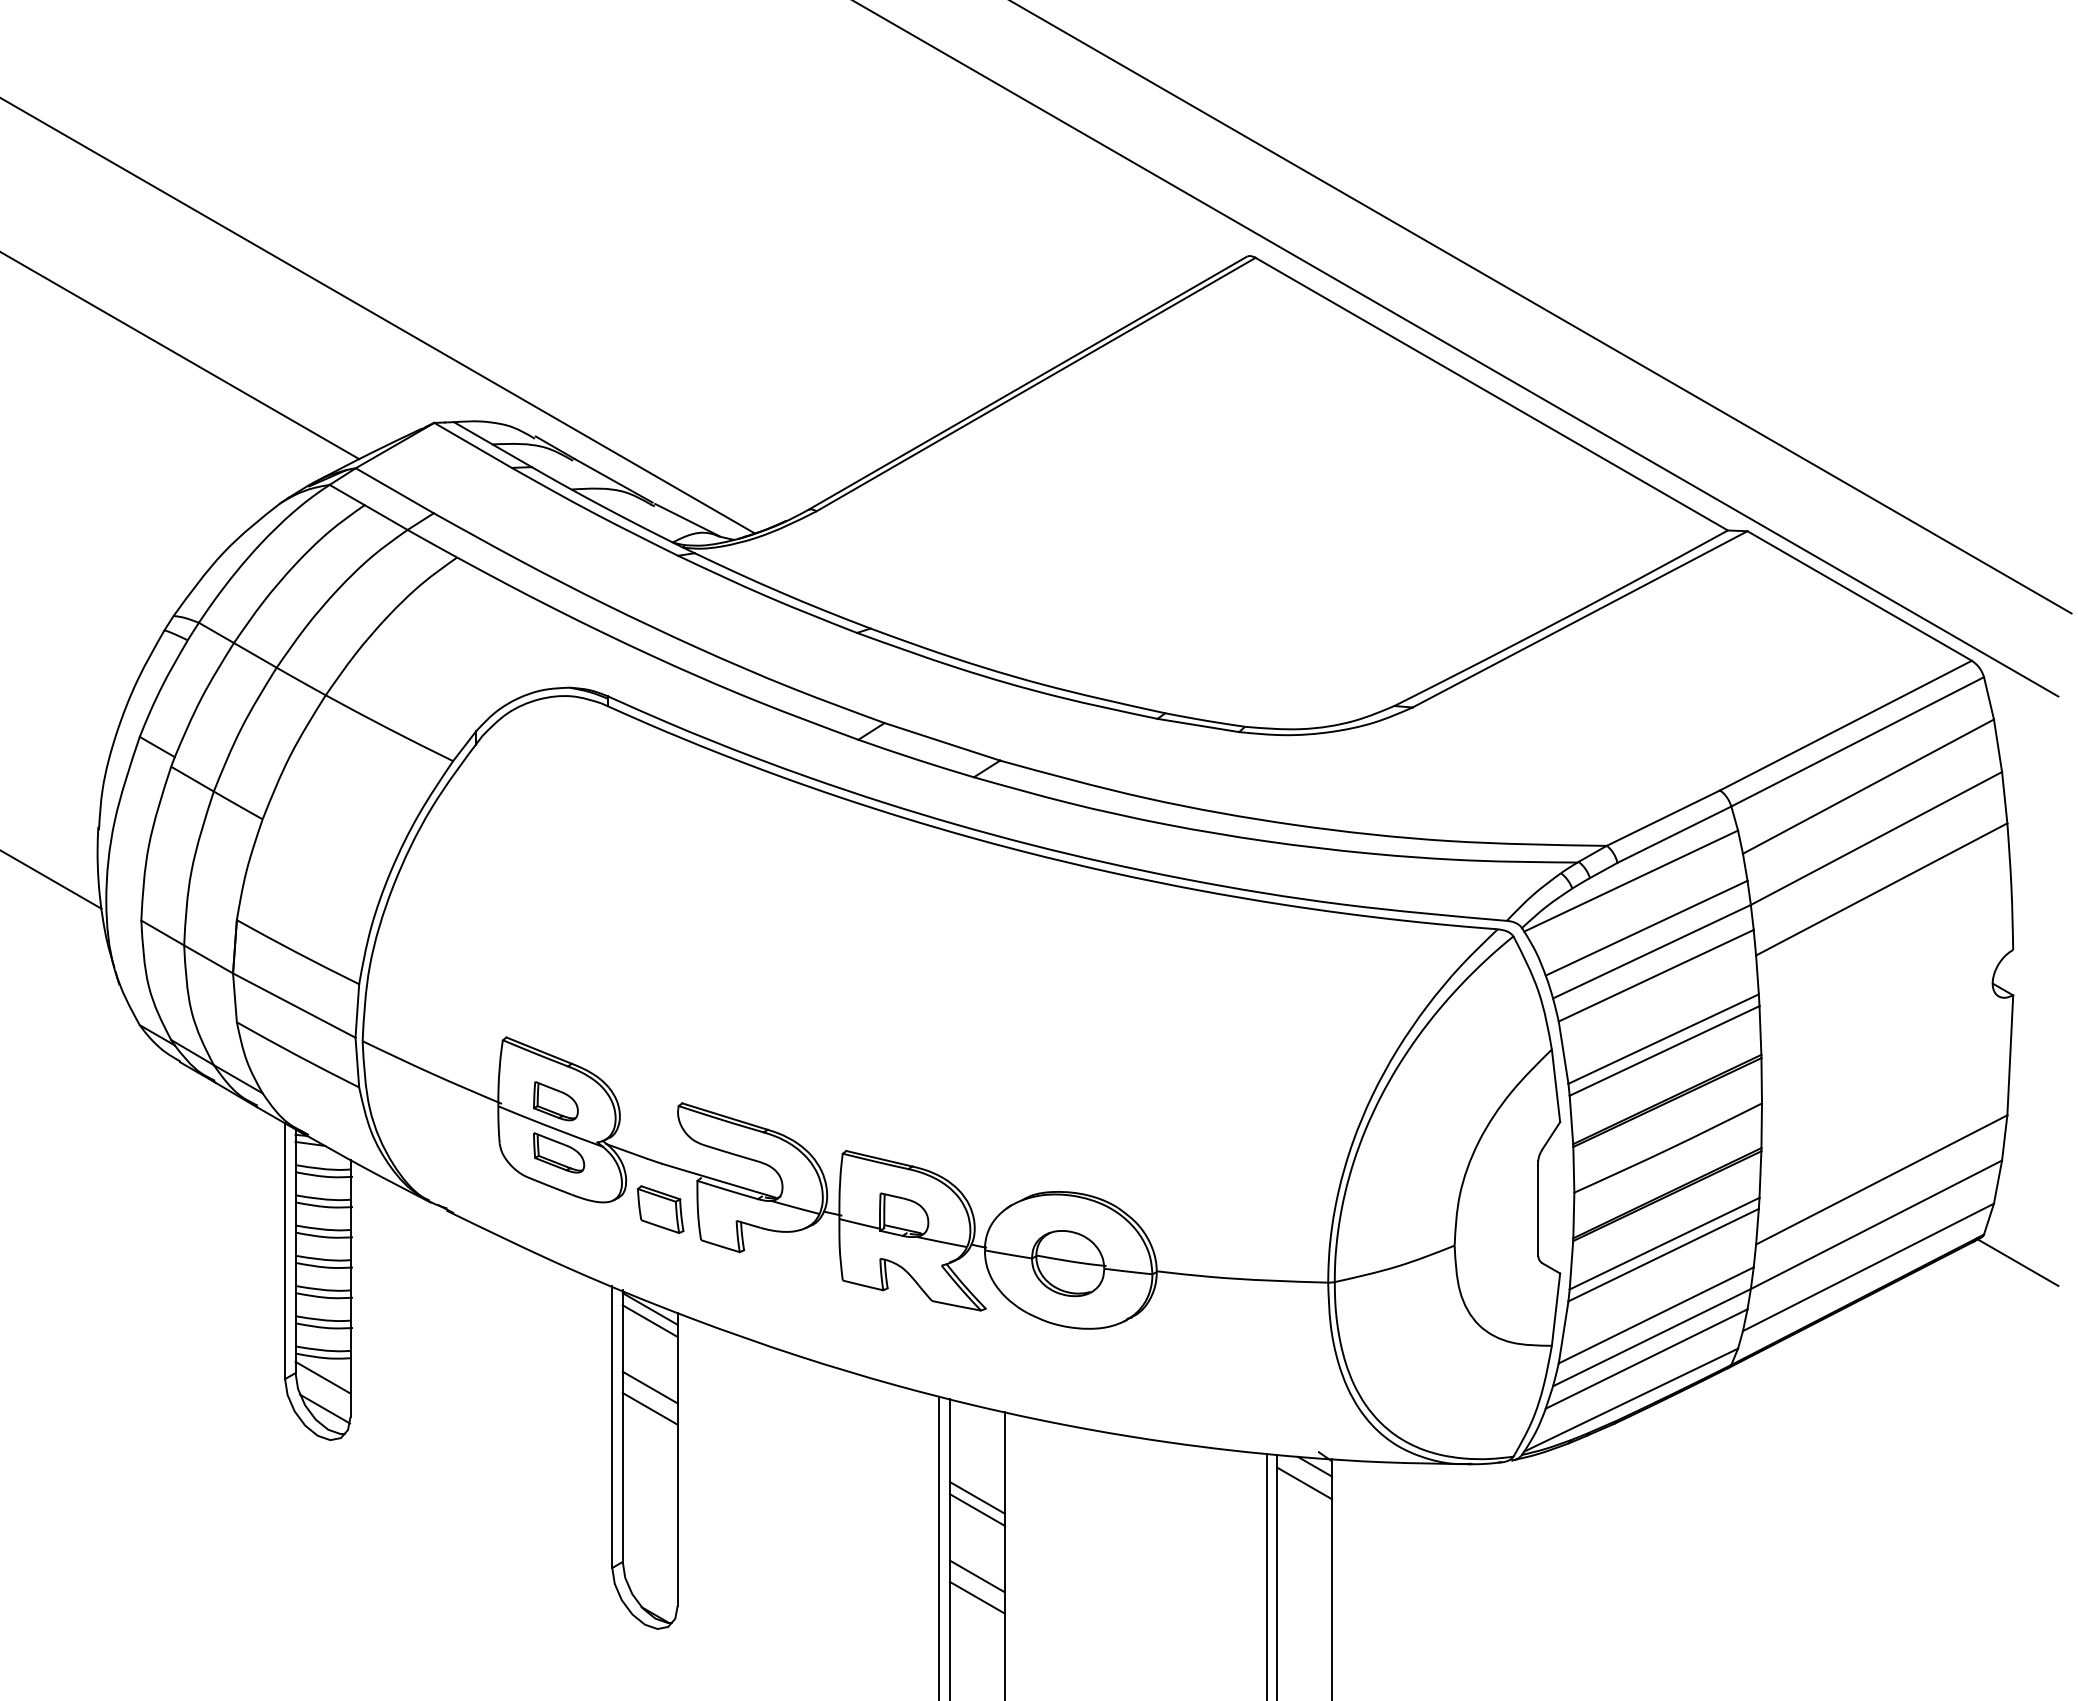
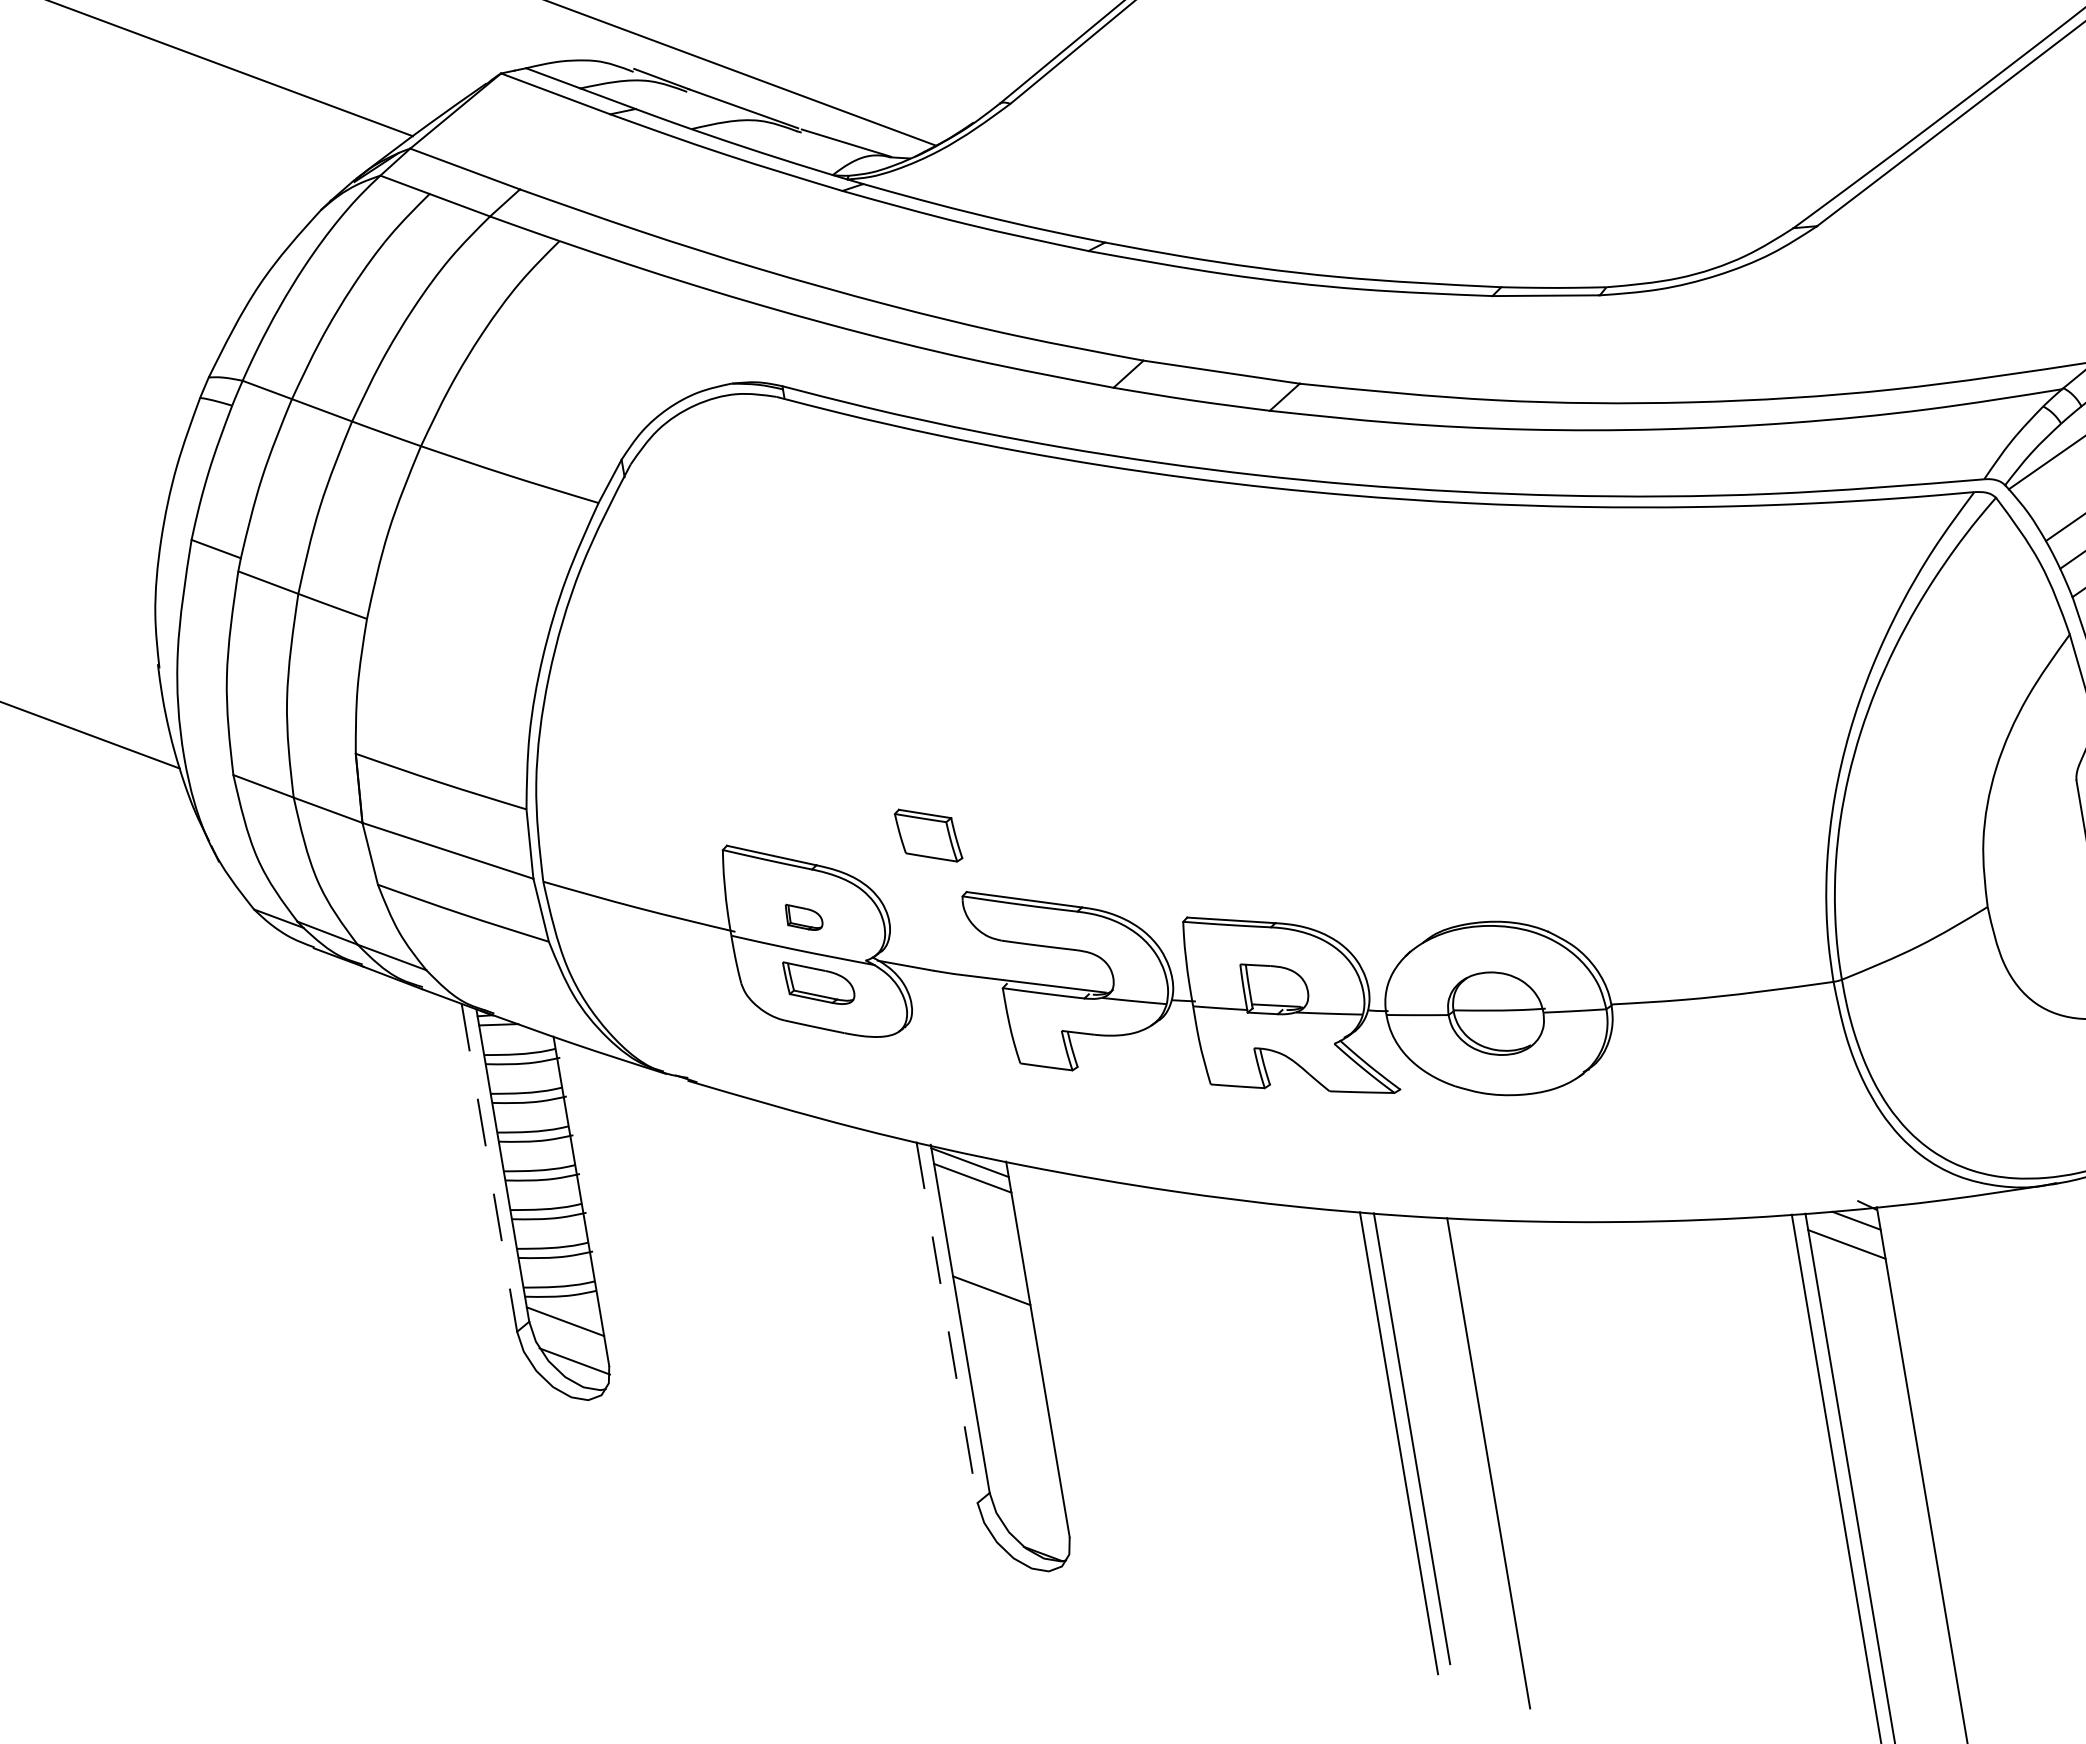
part: (555, 1101) -> (803, 917), size x0.6
part: (660, 1209) -> (928, 835), moved
line: (285, 1251) -> (489, 1168), solid -> dashed
line: (649, 1387) -> (986, 1263), removed
line: (612, 1427) -> (947, 1322), solid -> dashed
line: (976, 1497) -> (1429, 1333), removed
line: (976, 1509) -> (1431, 1348), removed
line: (976, 1576) -> (1446, 1434), removed
line: (976, 1597) -> (1450, 1461), removed

